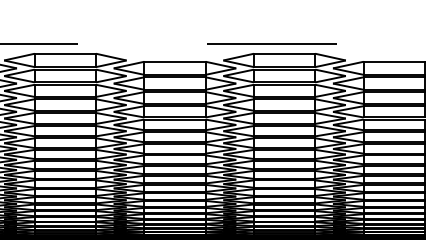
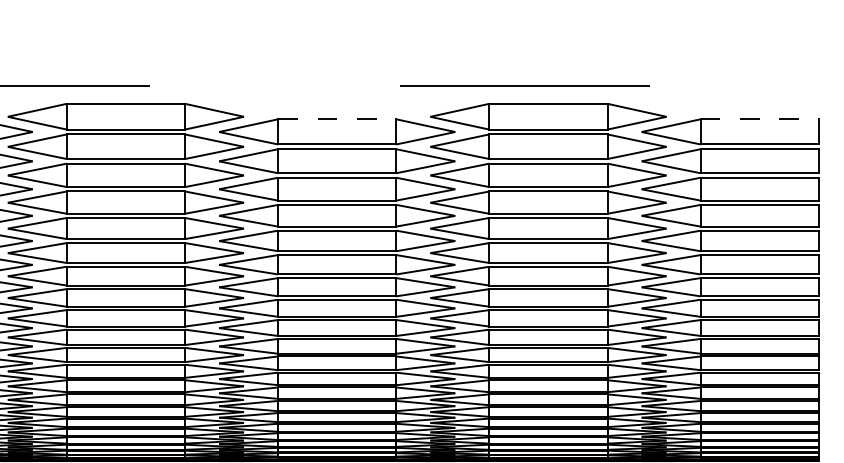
line: (175, 61) -> (338, 118), solid -> dashed
line: (394, 61) -> (760, 118), solid -> dashed

